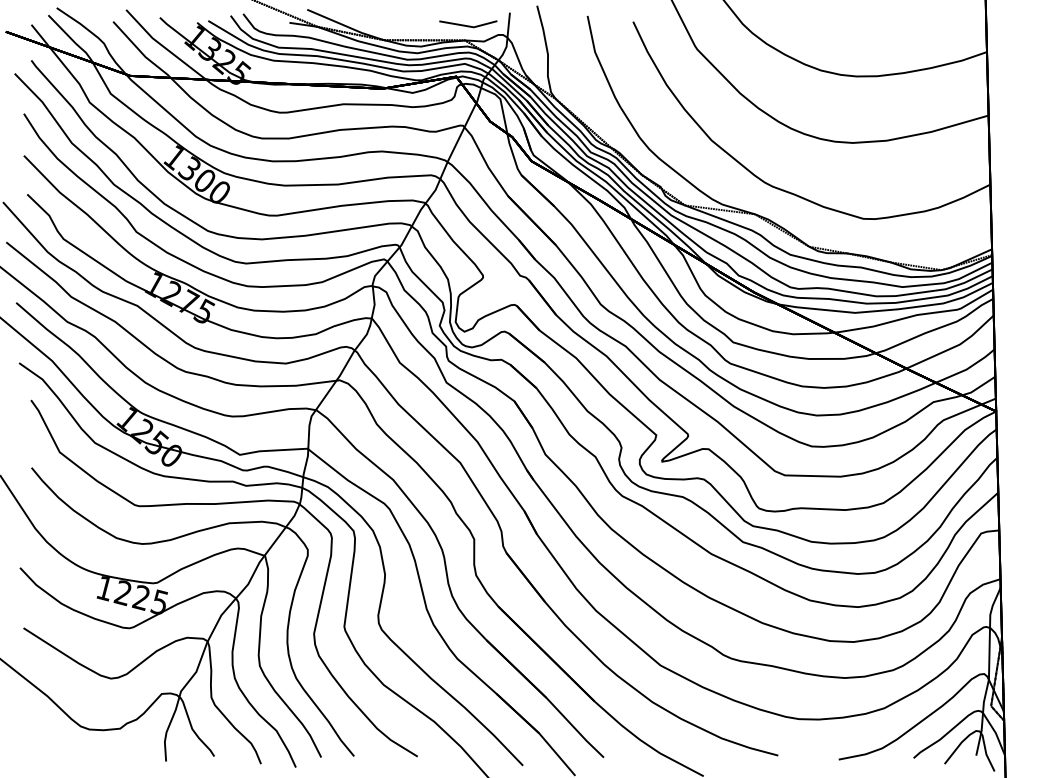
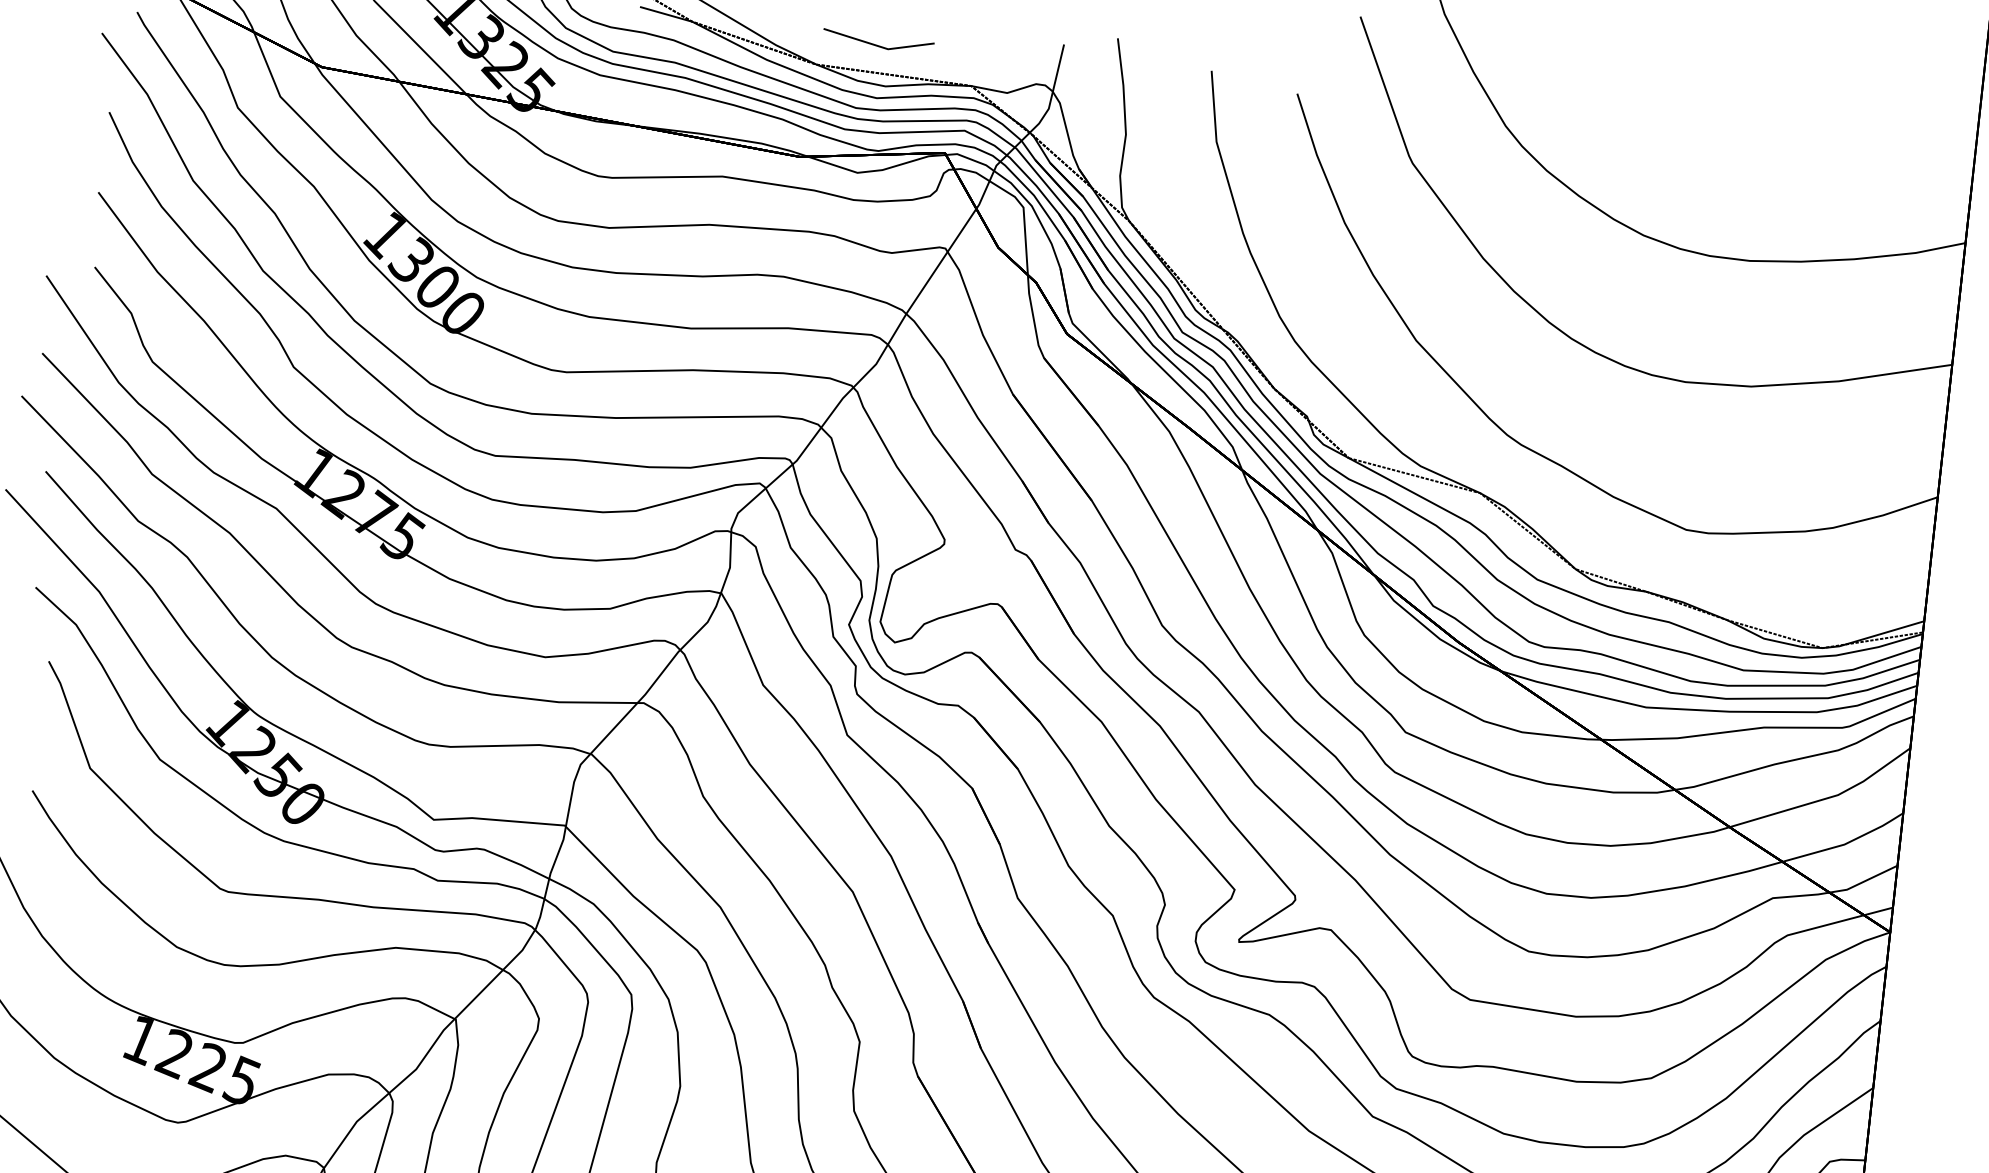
part: (468, 24) -> (878, 42), moved

